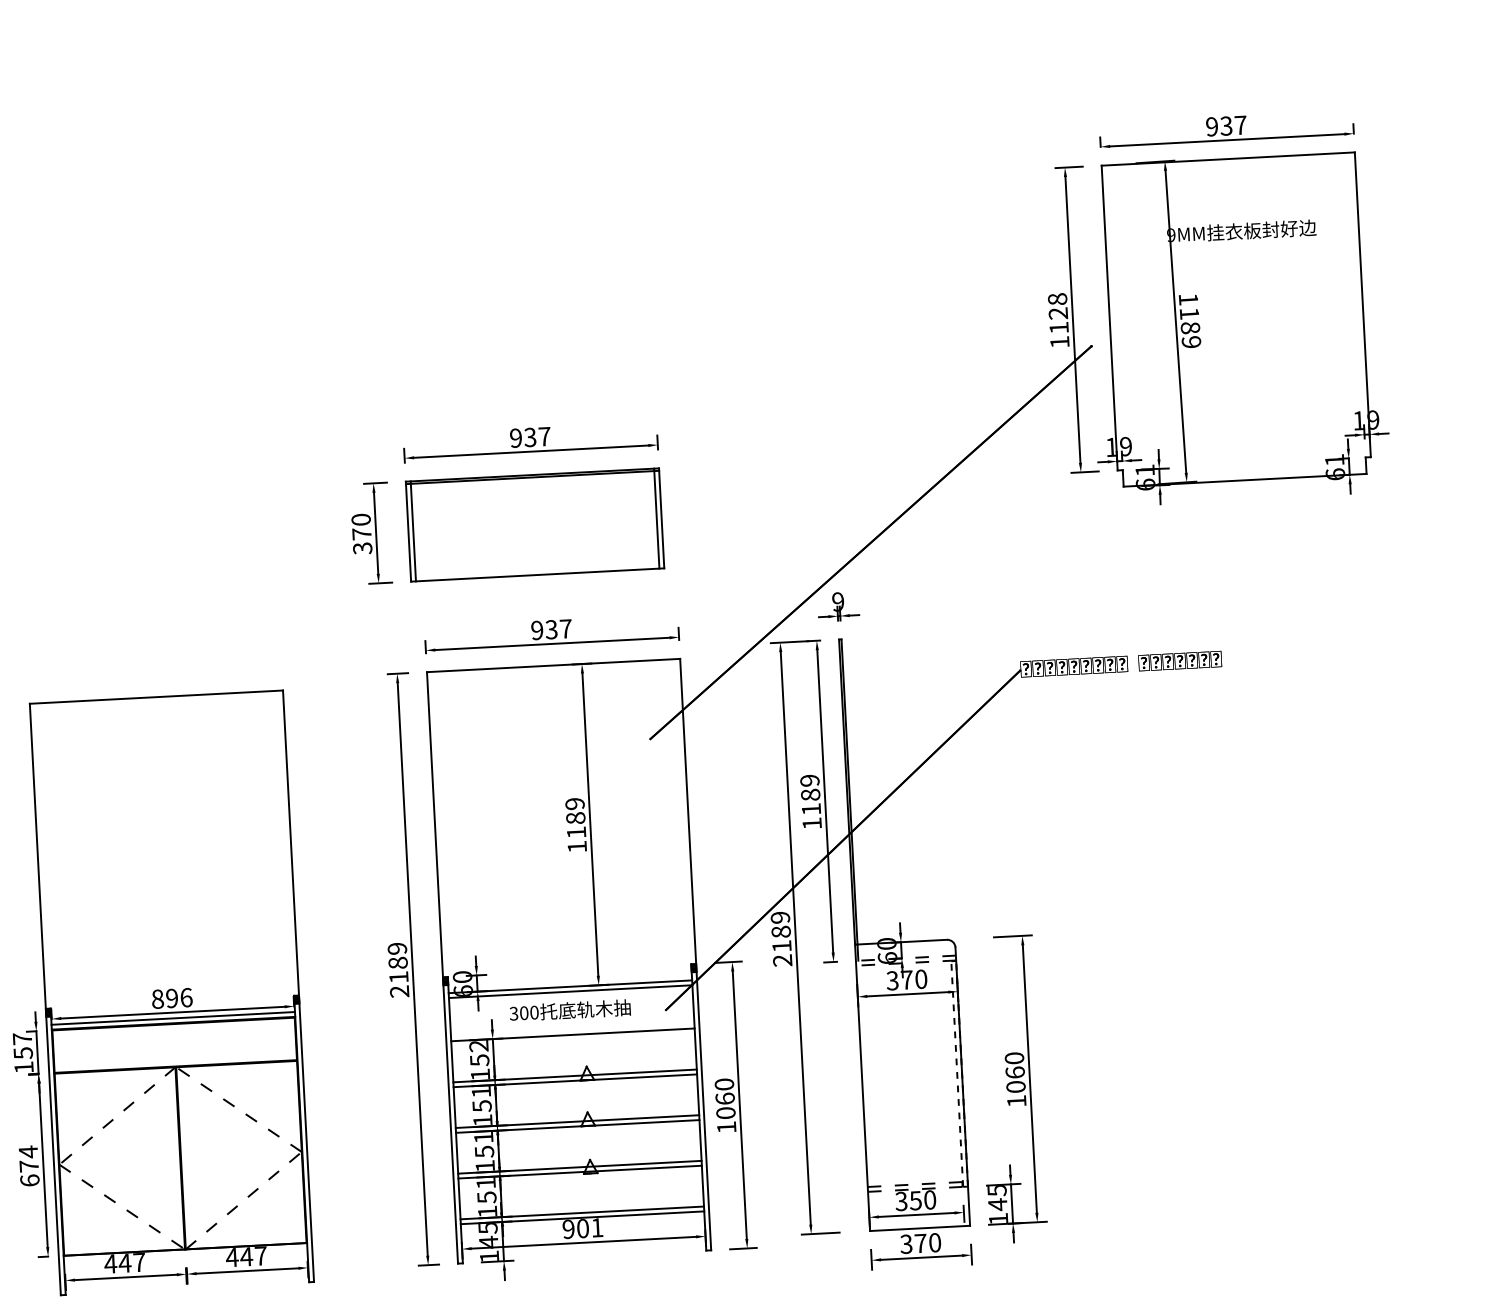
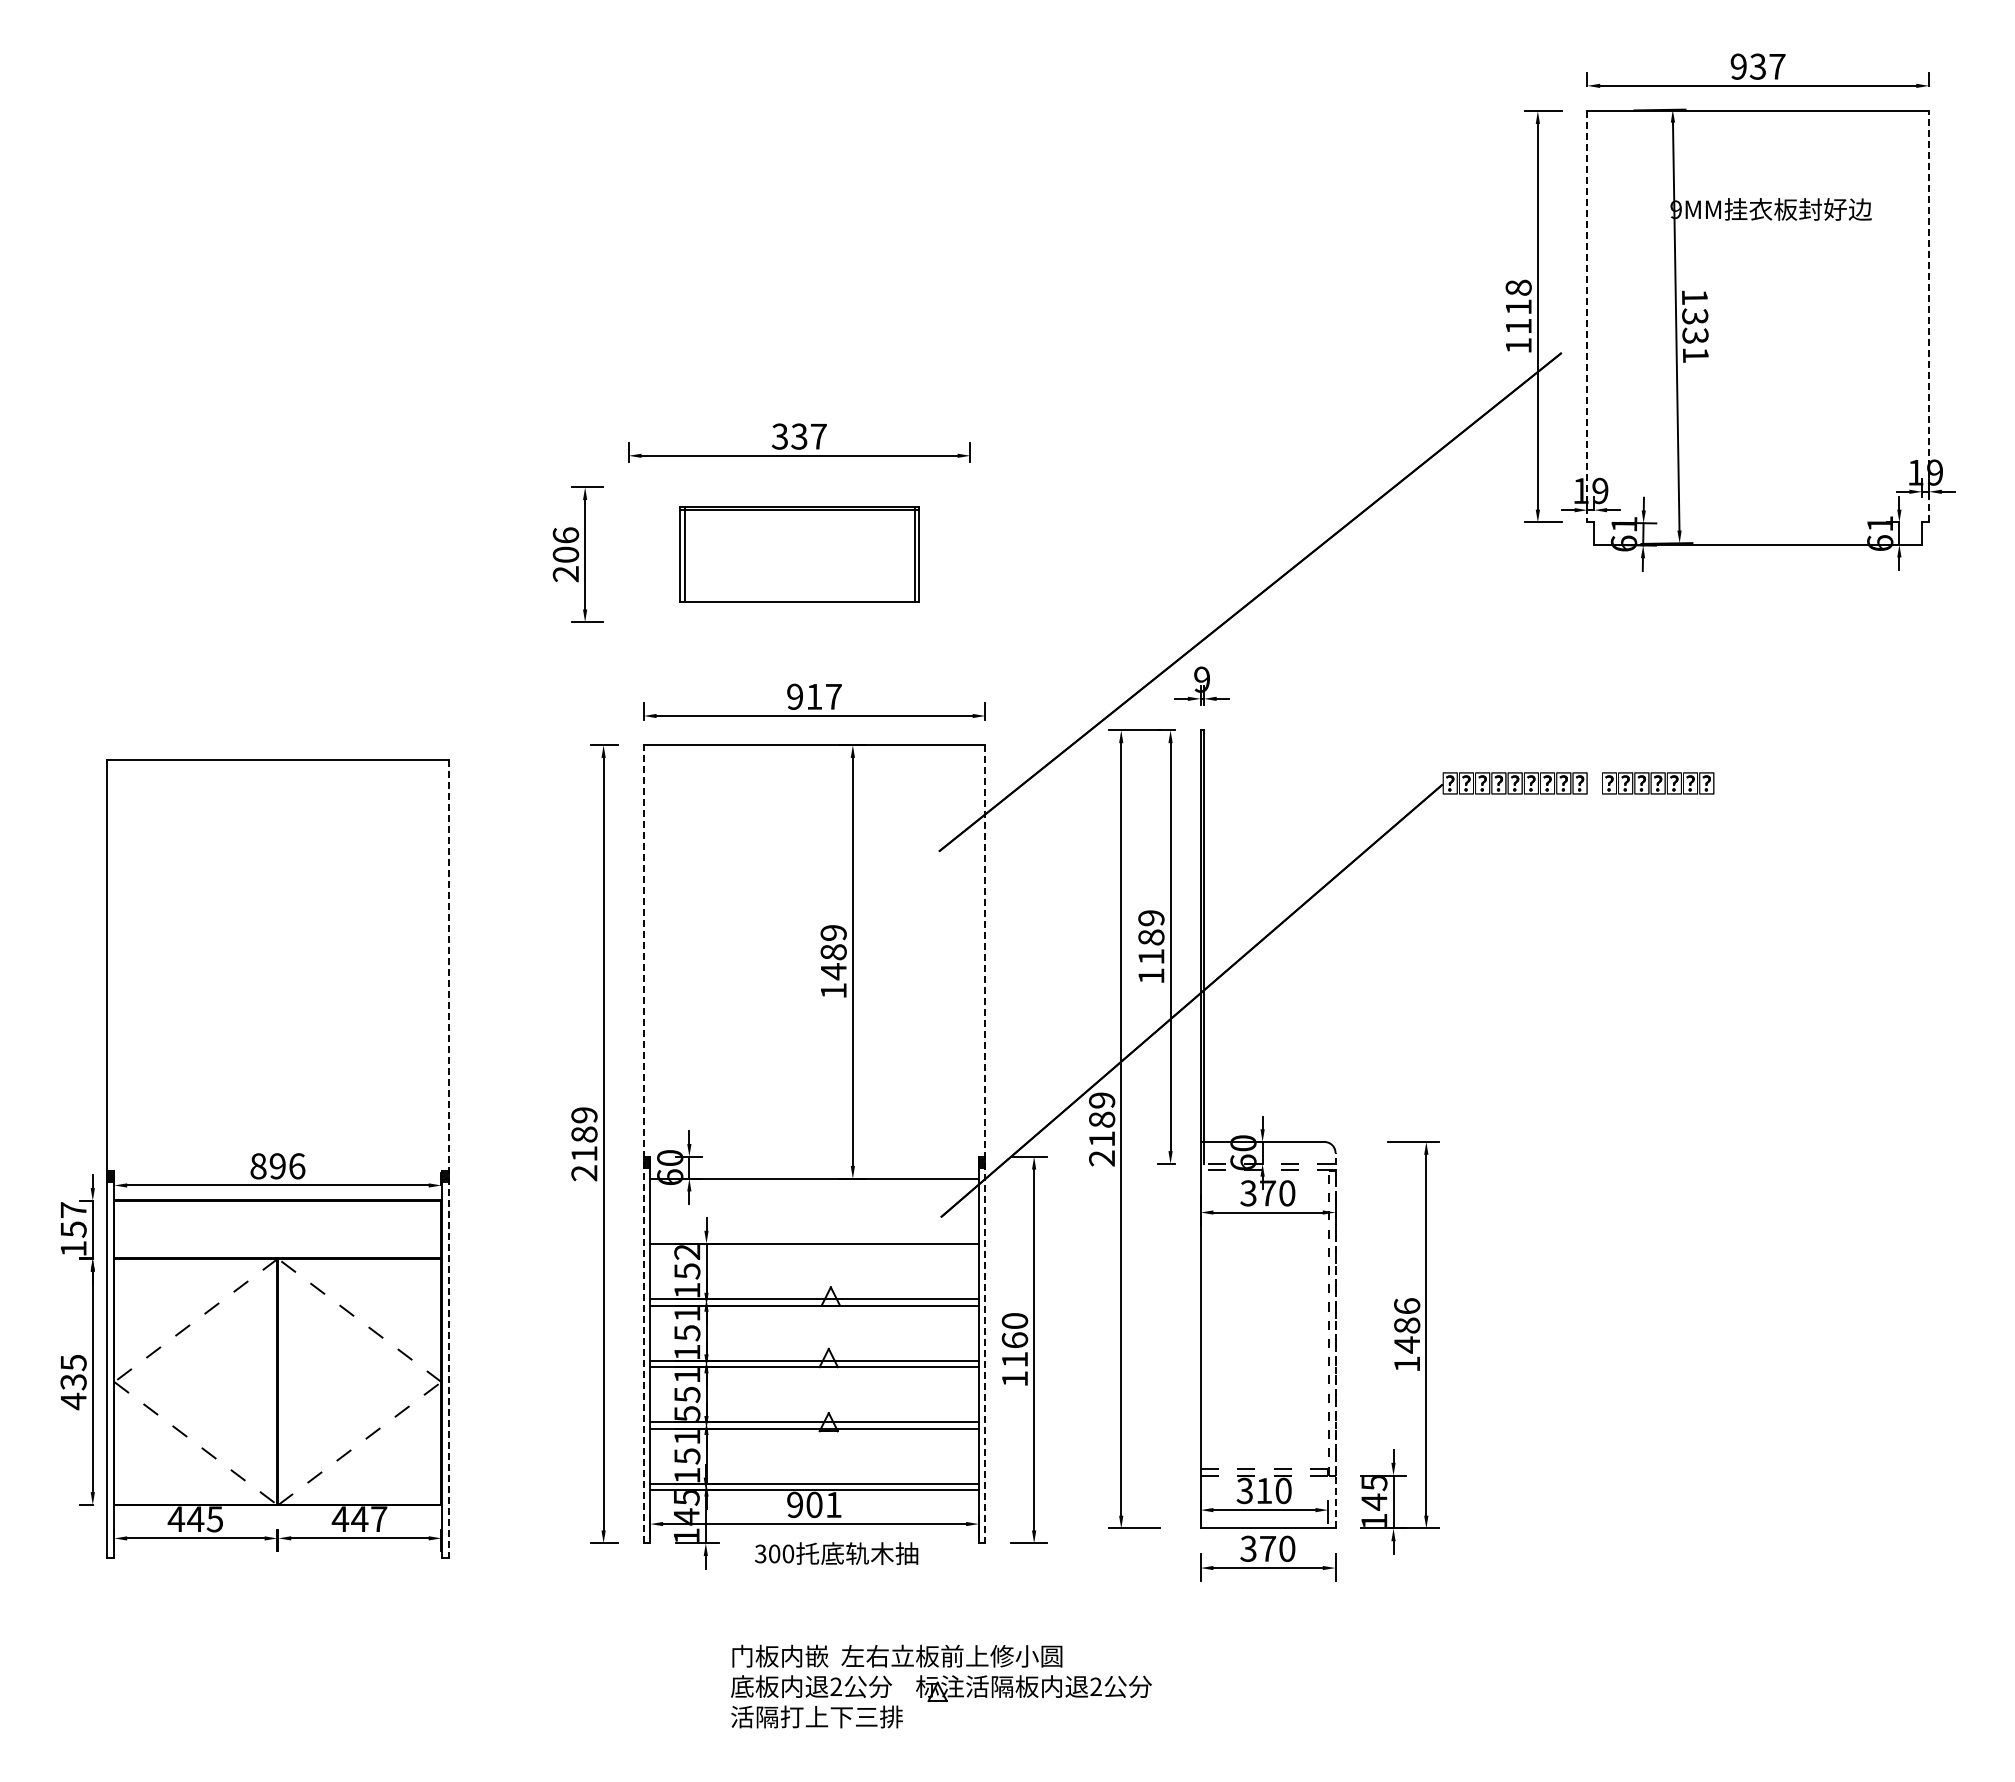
line: (1363, 304) -> (1929, 316), solid -> dashed
text: (1058, 313) -> (1518, 307), 1128 -> 1118
line: (1109, 317) -> (1587, 316), solid -> dashed
text: (1190, 327) -> (1695, 335), 1189 -> 1331
text: (515, 438) -> (779, 436), 937 -> 337
part: (535, 524) -> (799, 554), size x0.7
text: (361, 533) -> (565, 554), 370 -> 206
text: (551, 629) -> (814, 696), 937 -> 917
text: (576, 832) -> (833, 971), 1189 -> 1489
line: (695, 954) -> (985, 1144), solid -> dashed
line: (442, 967) -> (643, 1143), solid -> dashed
line: (298, 986) -> (448, 1159), solid -> dashed
line: (570, 991) -> (814, 1185), removed
text: (570, 1010) -> (836, 1553), moved
line: (172, 1018) -> (277, 1193), removed
text: (1015, 1072) -> (1407, 1325), 1060 -> 1486
line: (962, 1086) -> (1335, 1340), solid -> dashed
text: (725, 1113) -> (1014, 1359), 1060 -> 1160
text: (485, 1165) -> (687, 1413), 151 -> 551
text: (29, 1166) -> (73, 1382), 674 -> 435
text: (915, 1201) -> (1264, 1491), 350 -> 310
text: (138, 1262) -> (214, 1519), 447 -> 445

